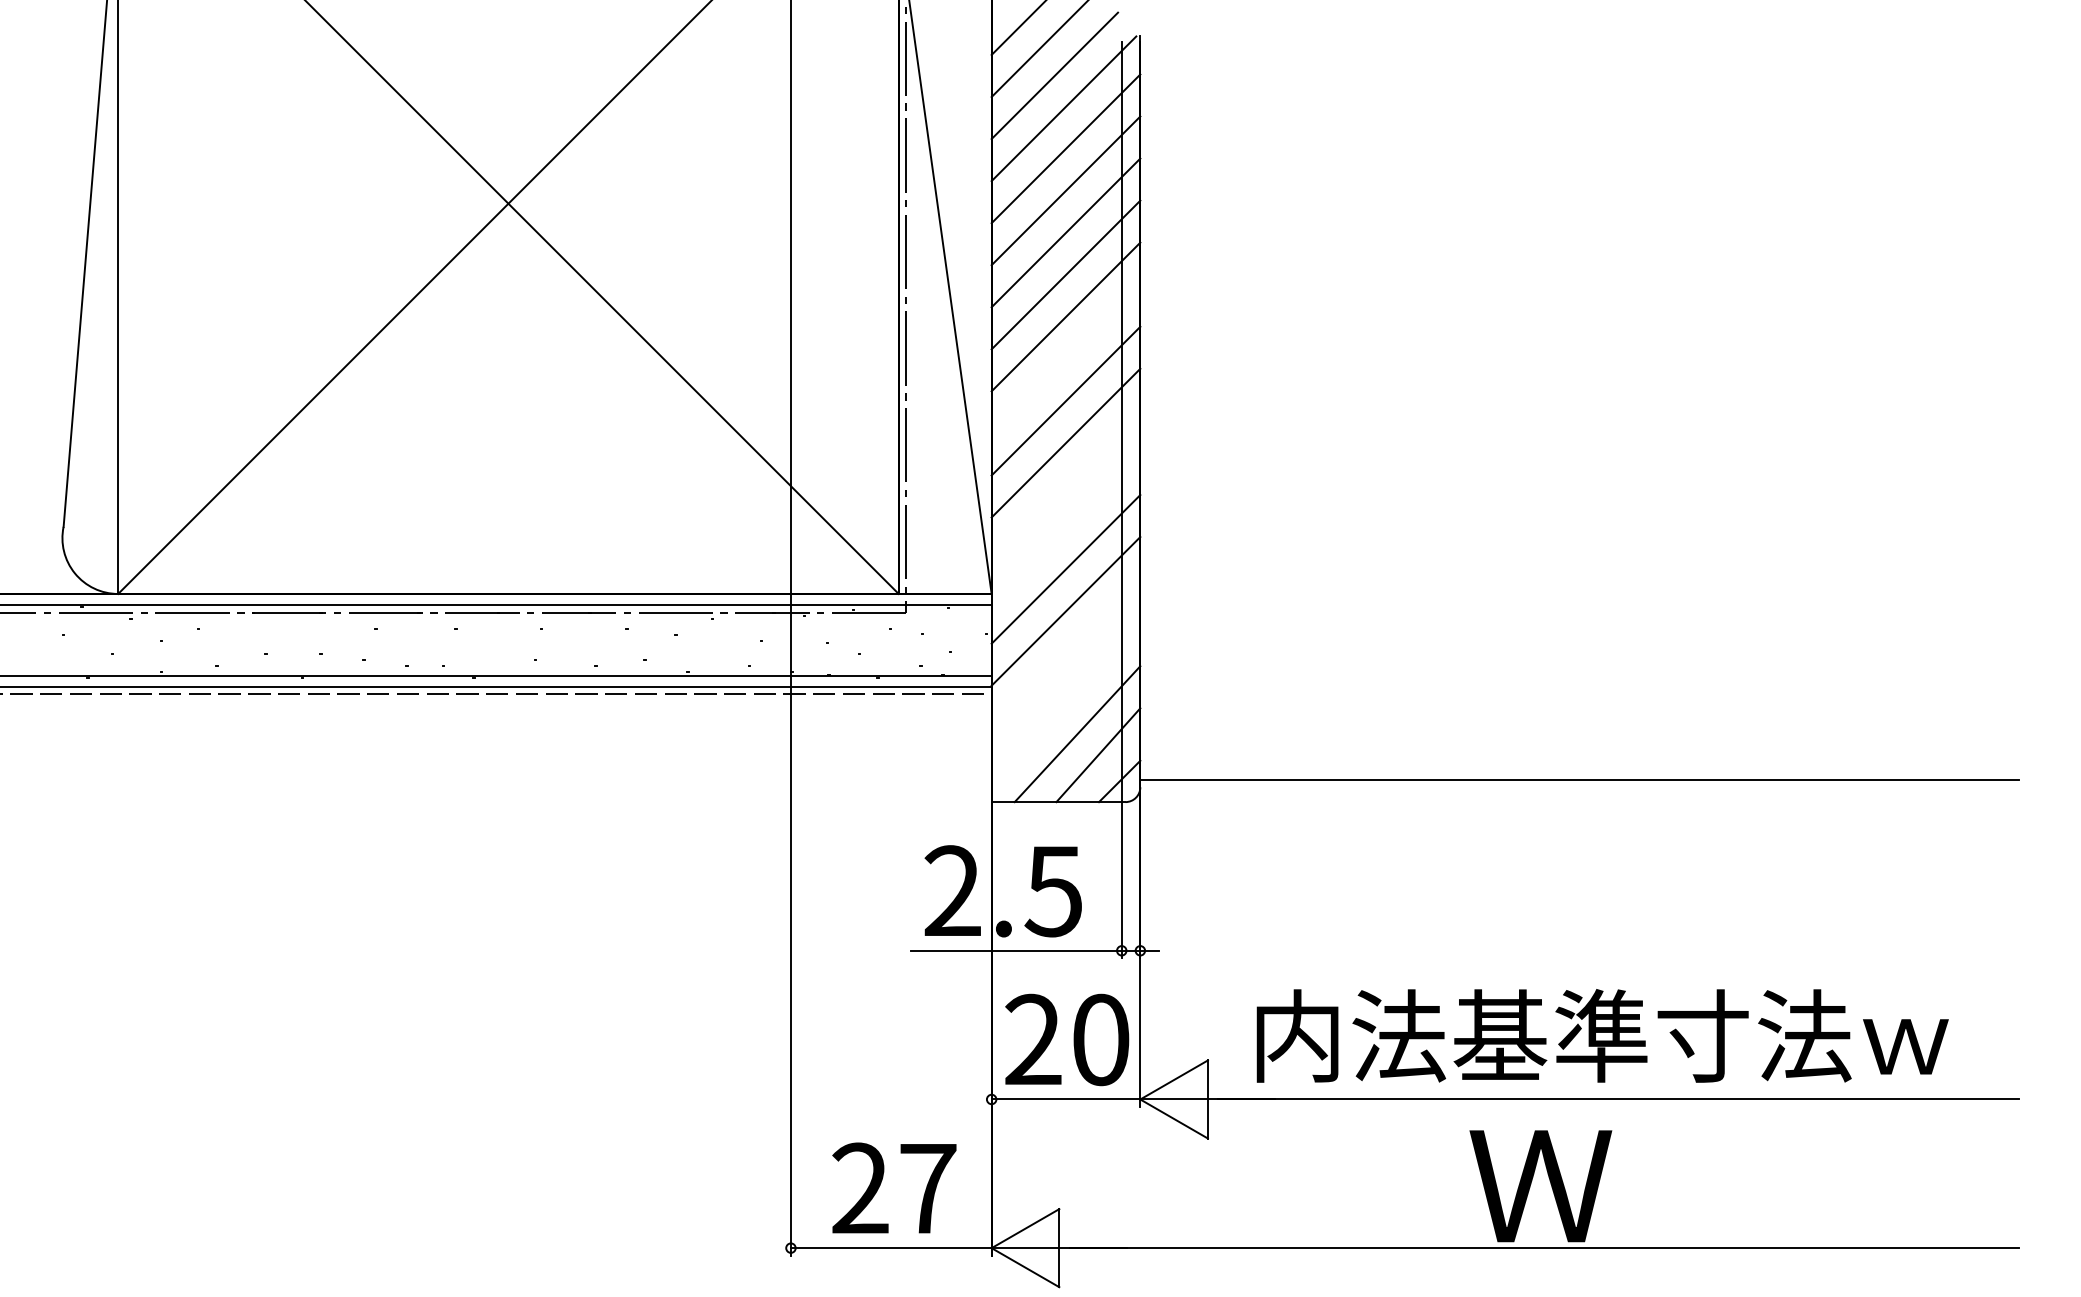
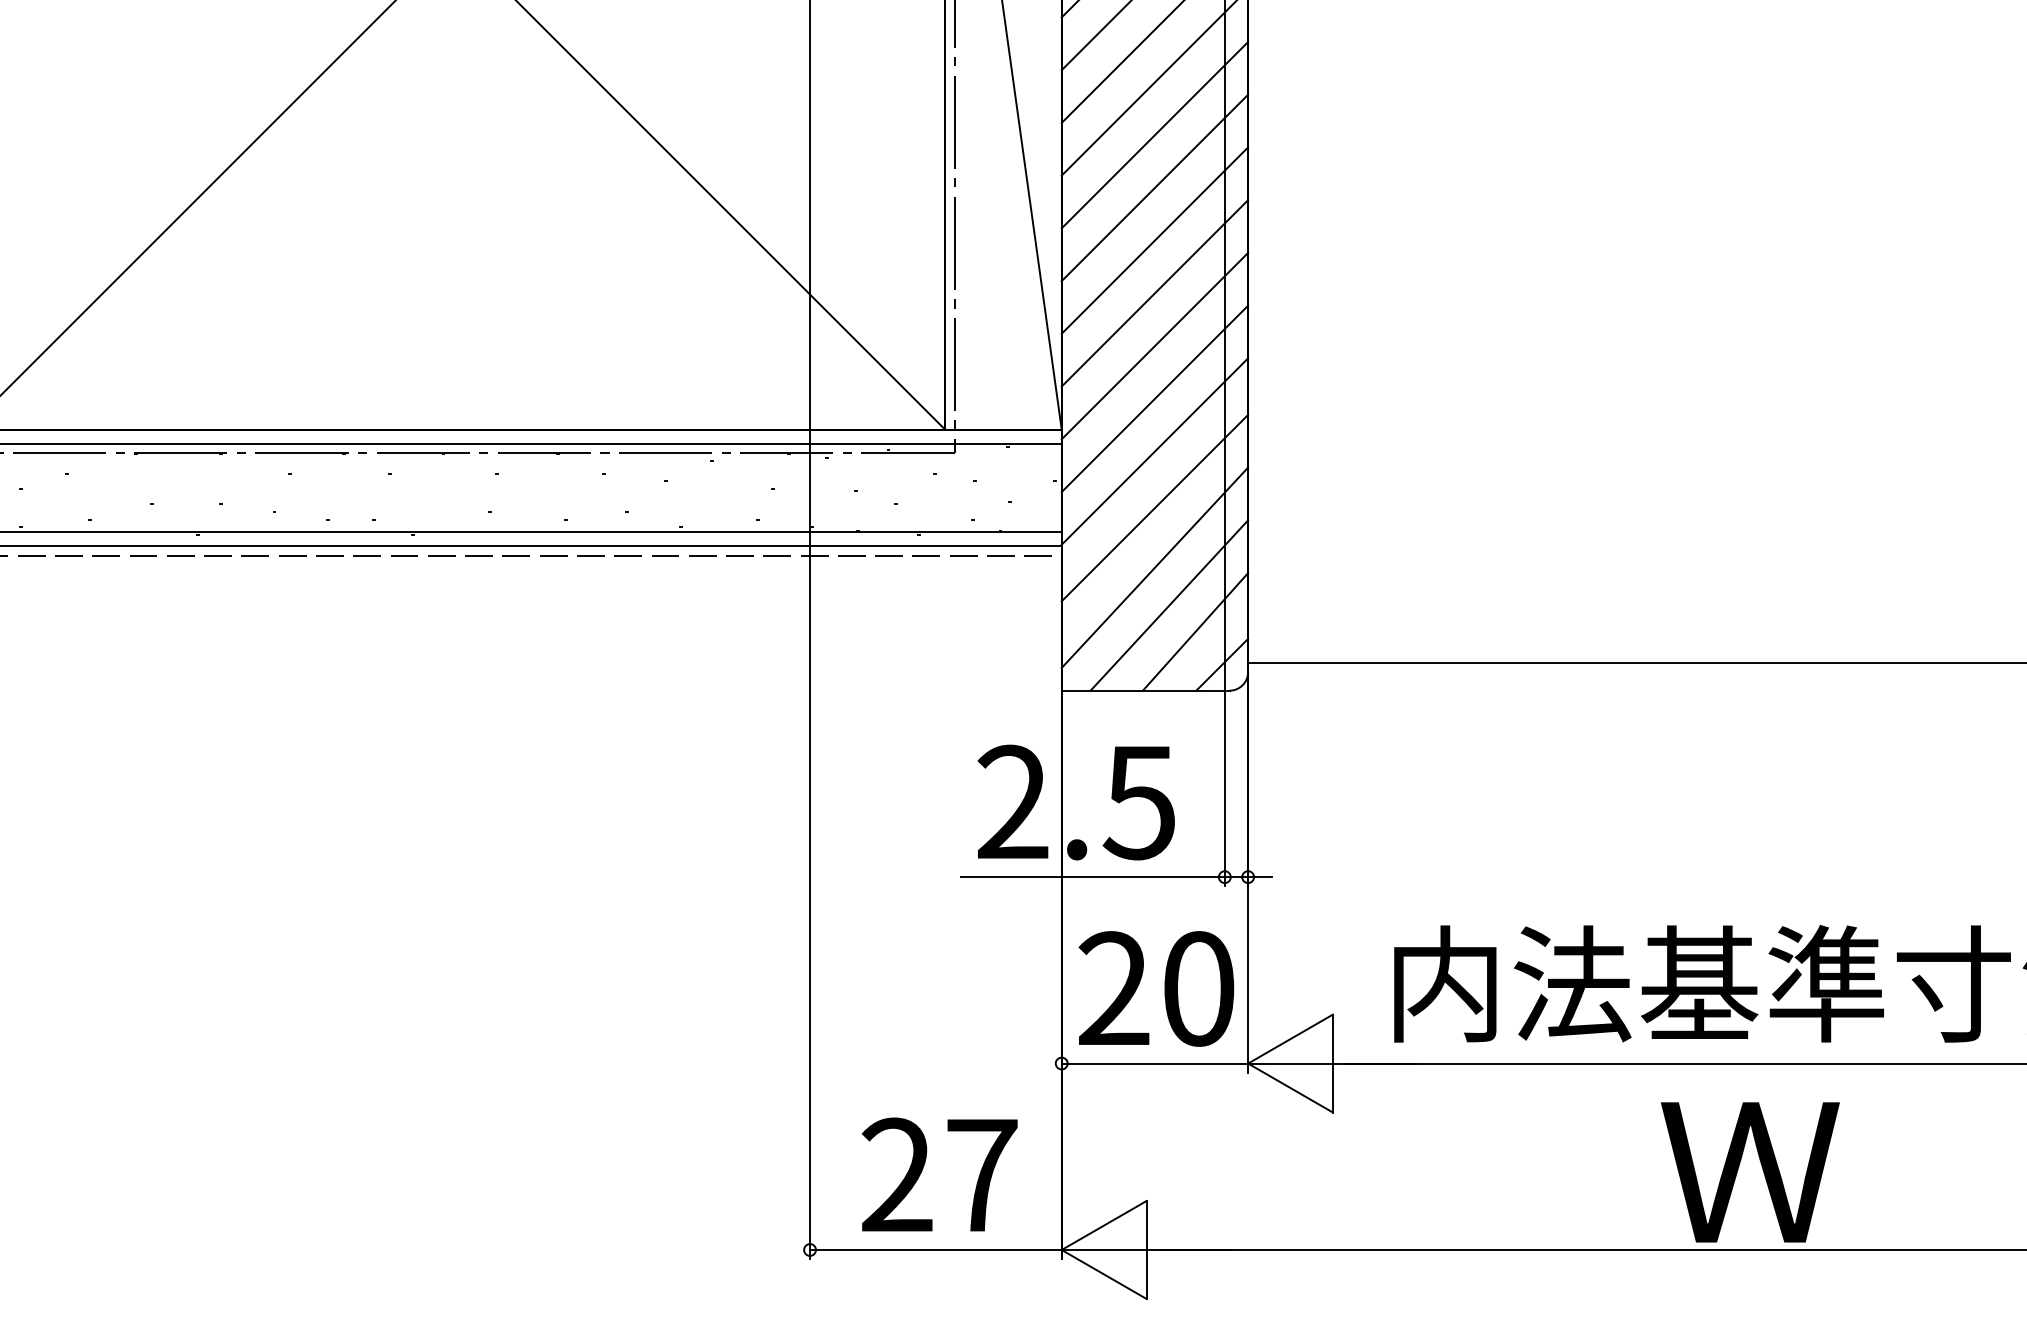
line: (1065, 358) -> (1154, 134), added
line: (1065, 484) -> (1154, 292), added
line: (1065, 526) -> (1154, 345), added
line: (1065, 656) -> (1154, 508), added
line: (1065, 703) -> (1154, 567), added

